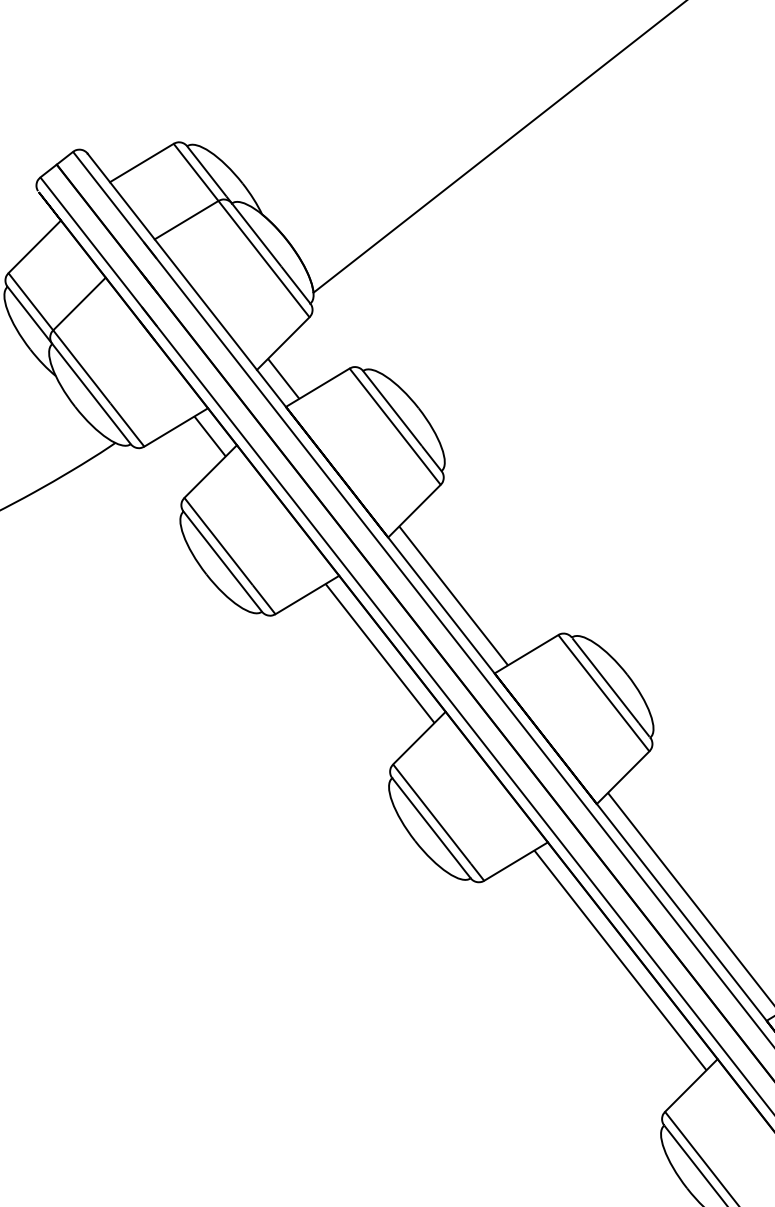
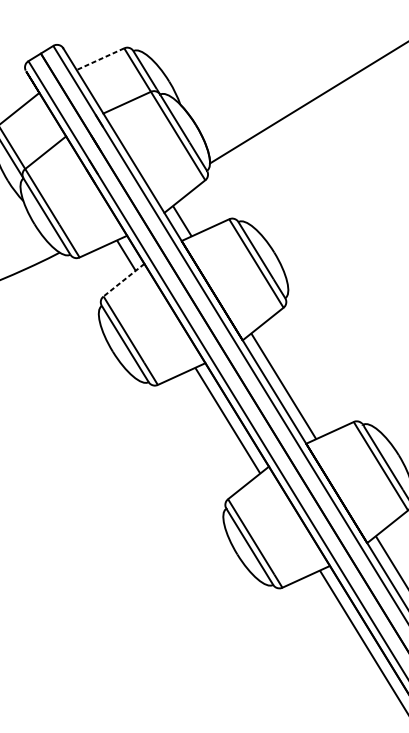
line: (141, 163) -> (100, 59), solid -> dashed
line: (210, 471) -> (123, 280), solid -> dashed

